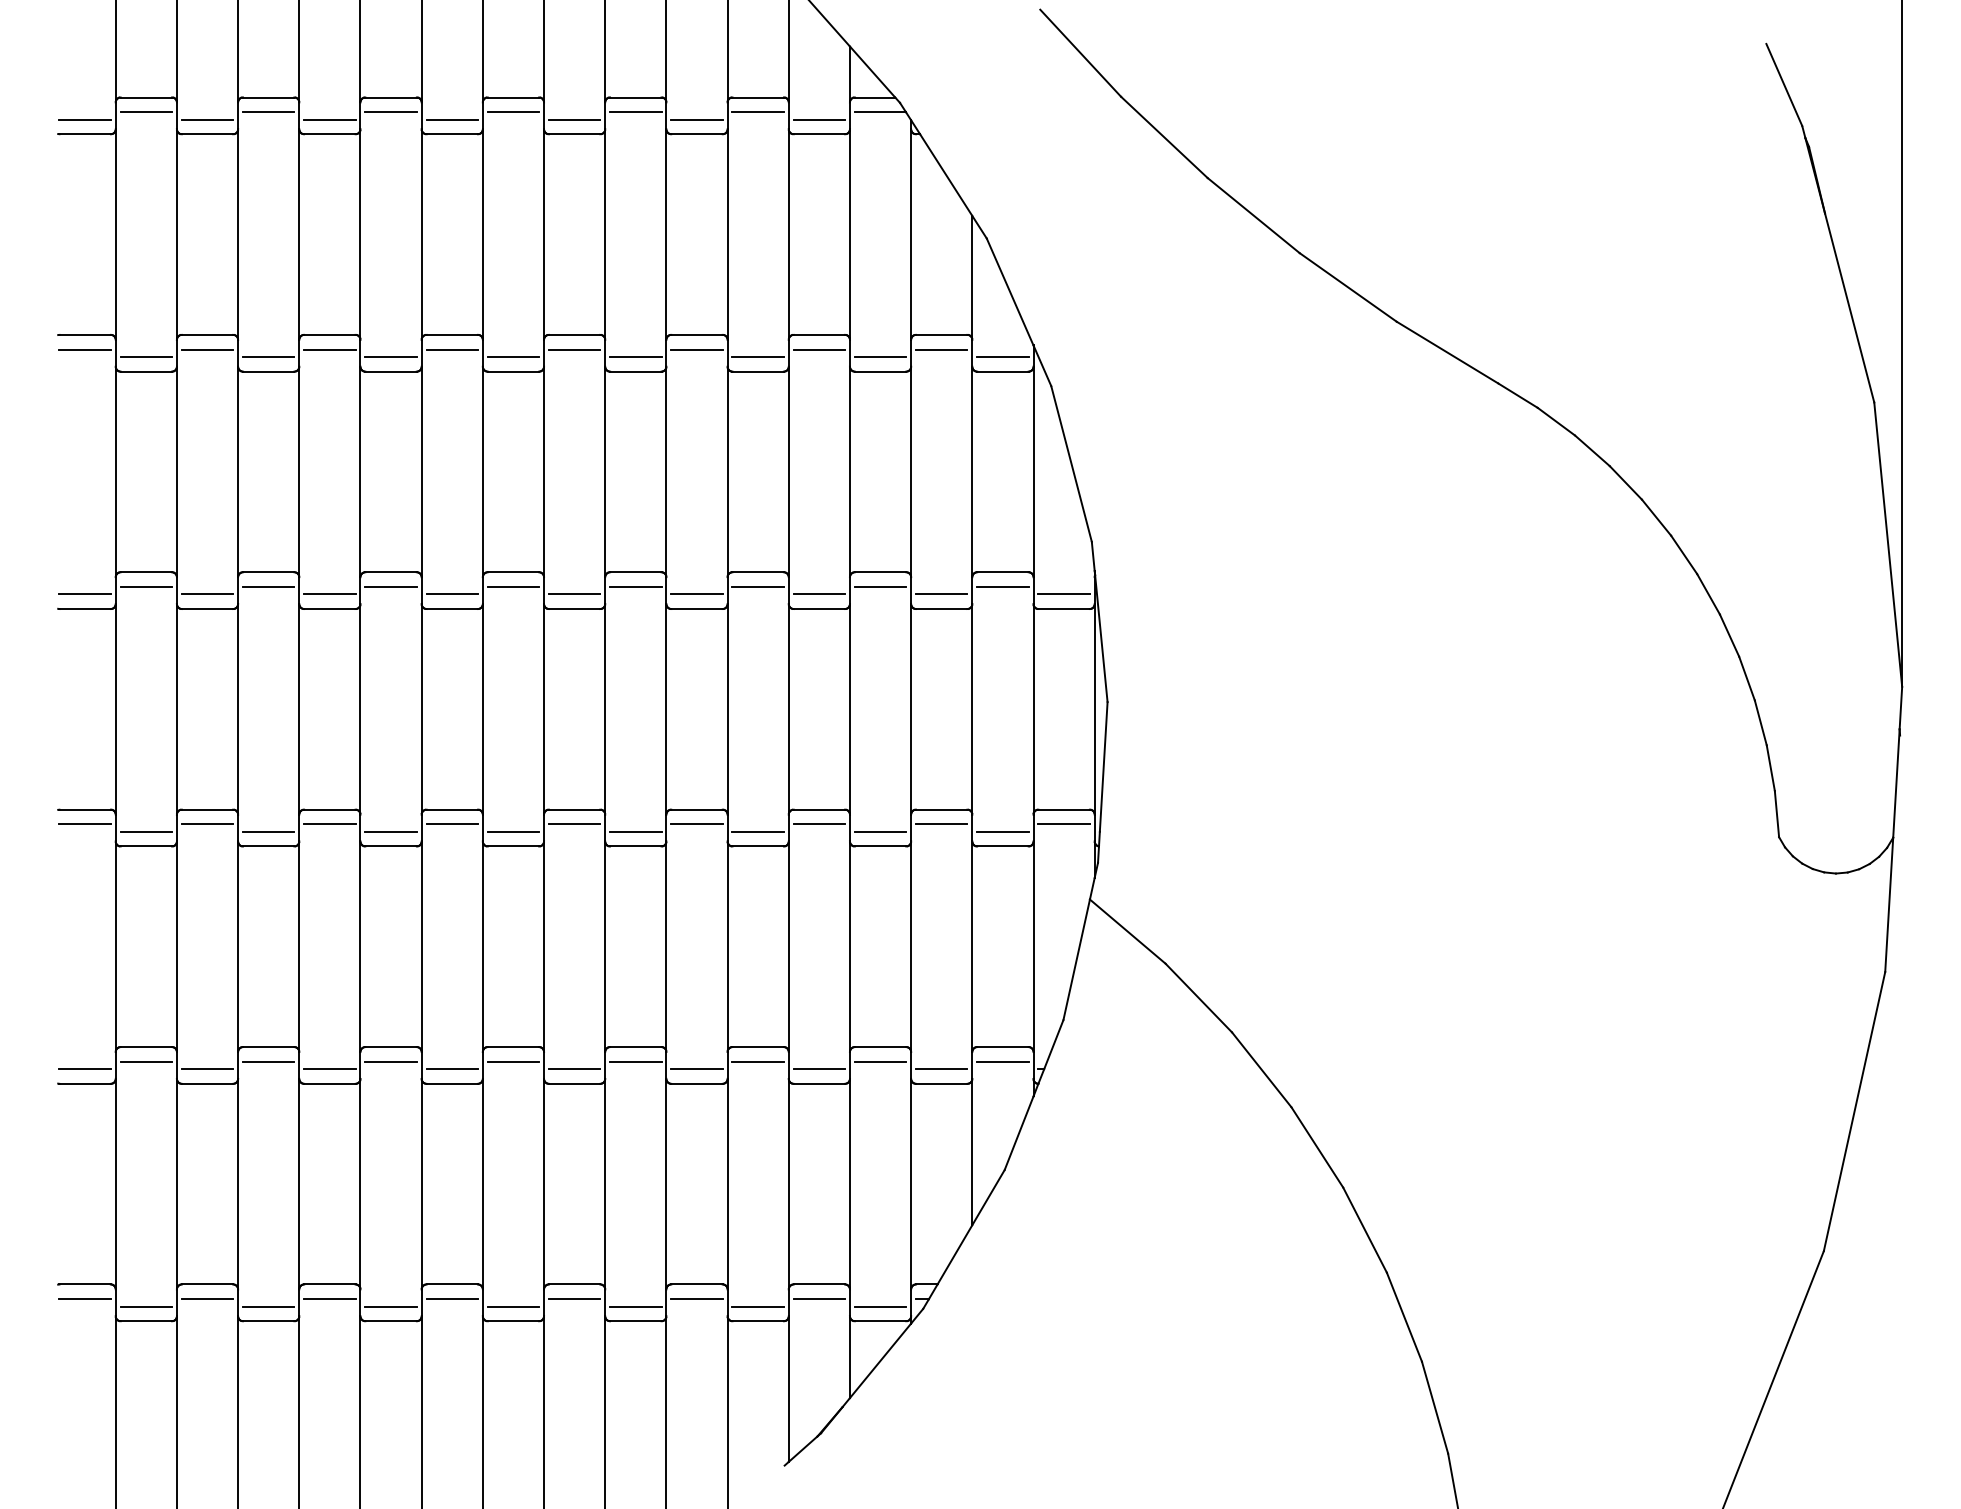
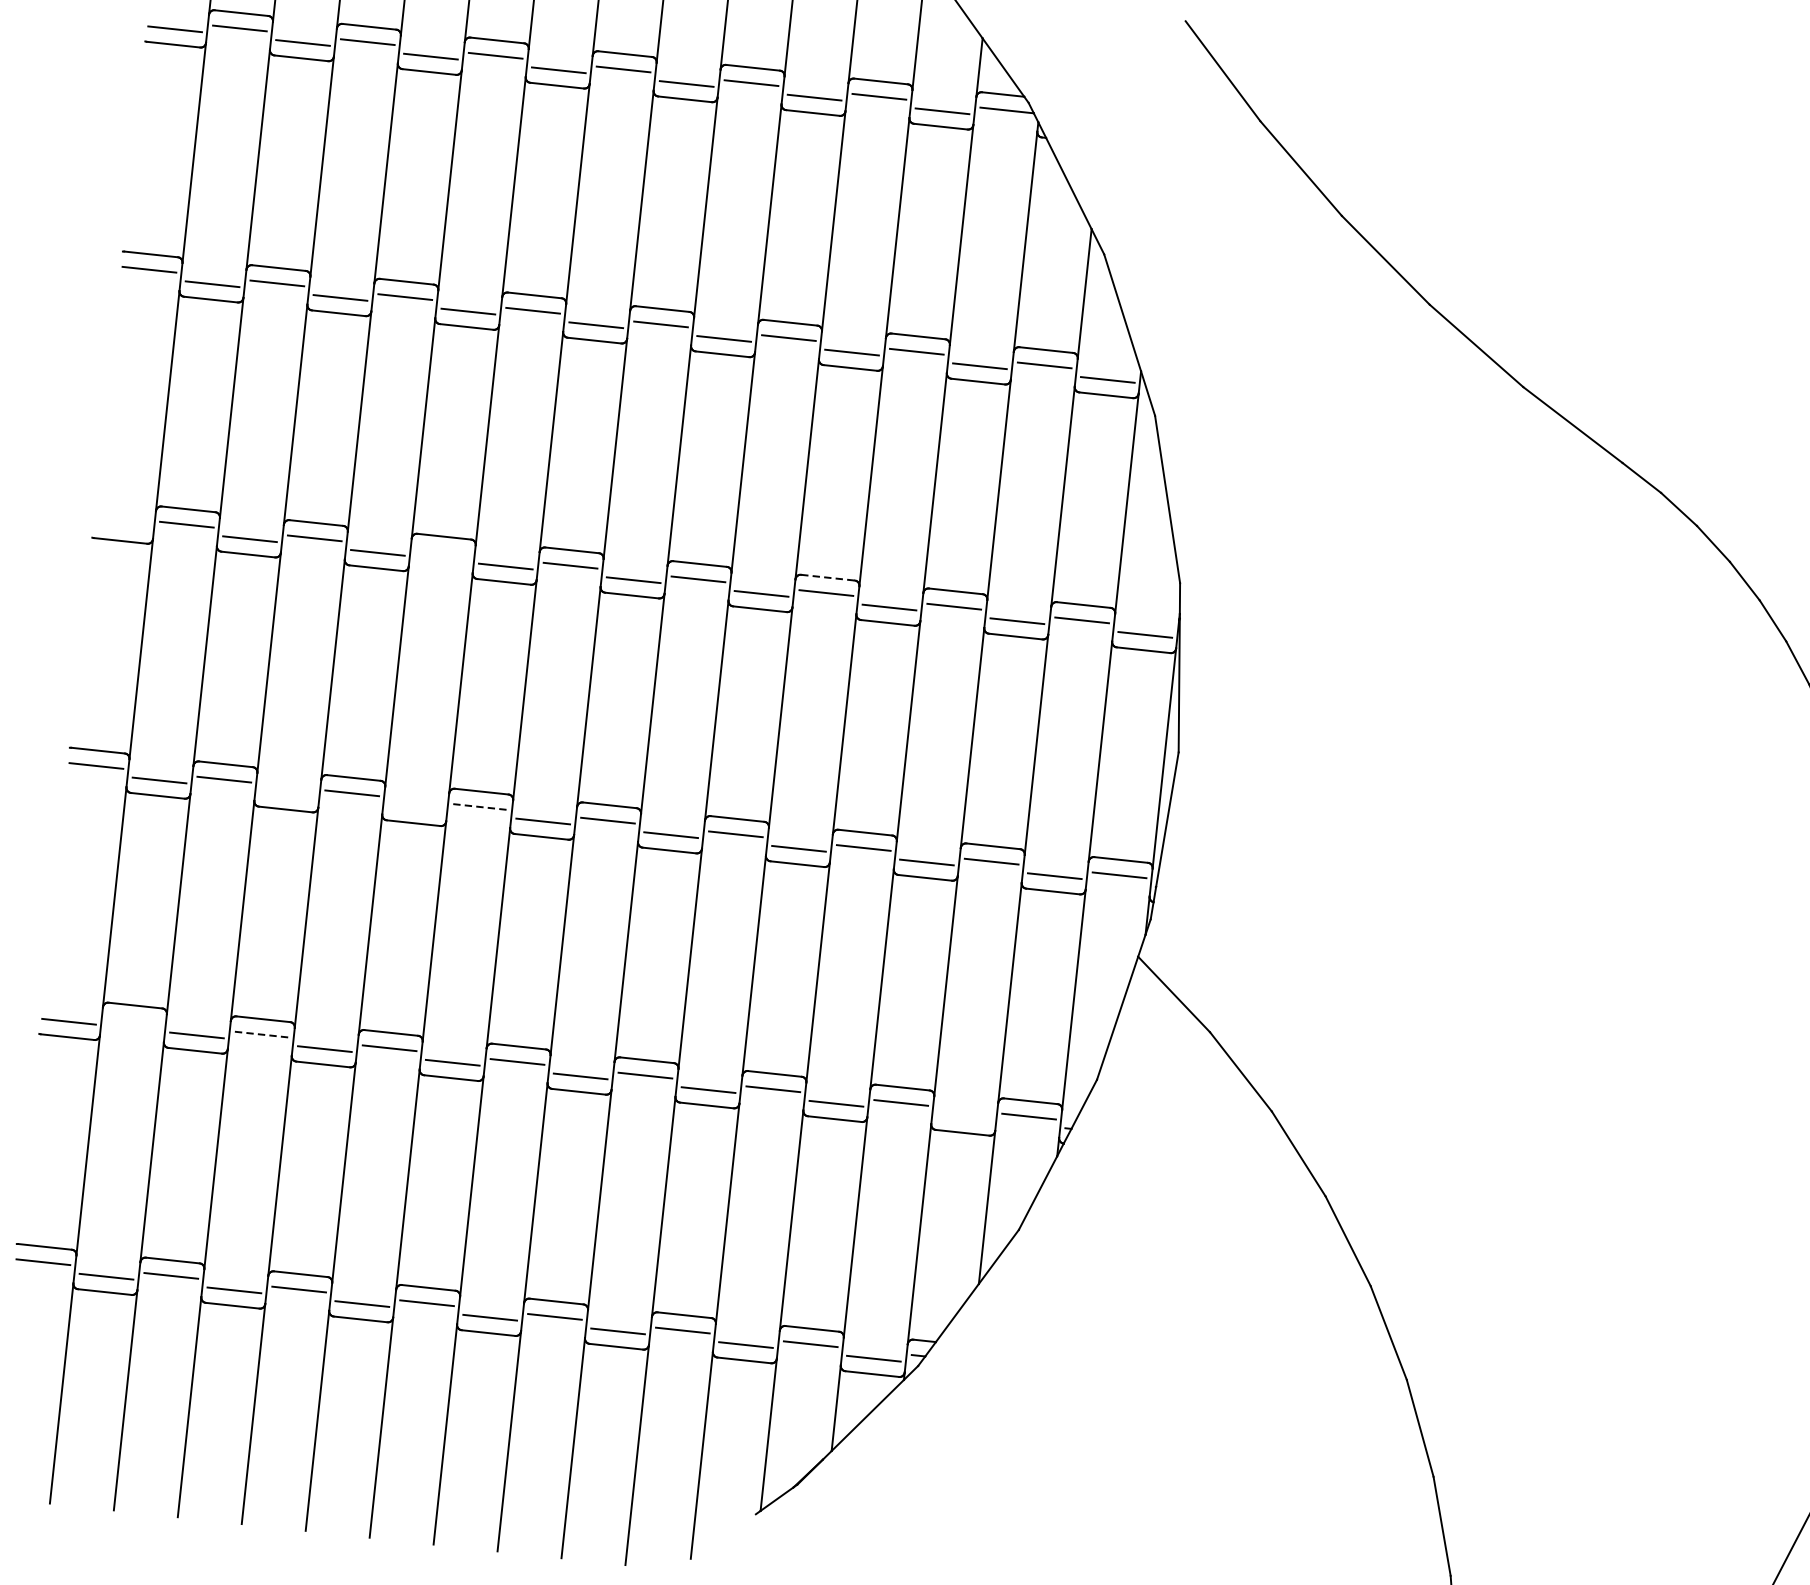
line: (758, 572) -> (828, 577), solid -> dashed
line: (390, 586) -> (442, 551), removed
line: (84, 594) -> (121, 525), removed
line: (452, 824) -> (480, 807), solid -> dashed
line: (268, 831) -> (287, 793), removed
line: (390, 831) -> (414, 807), removed
line: (146, 1061) -> (134, 1020), removed
line: (268, 1061) -> (261, 1034), solid -> dashed
line: (941, 1069) -> (964, 1117), removed

